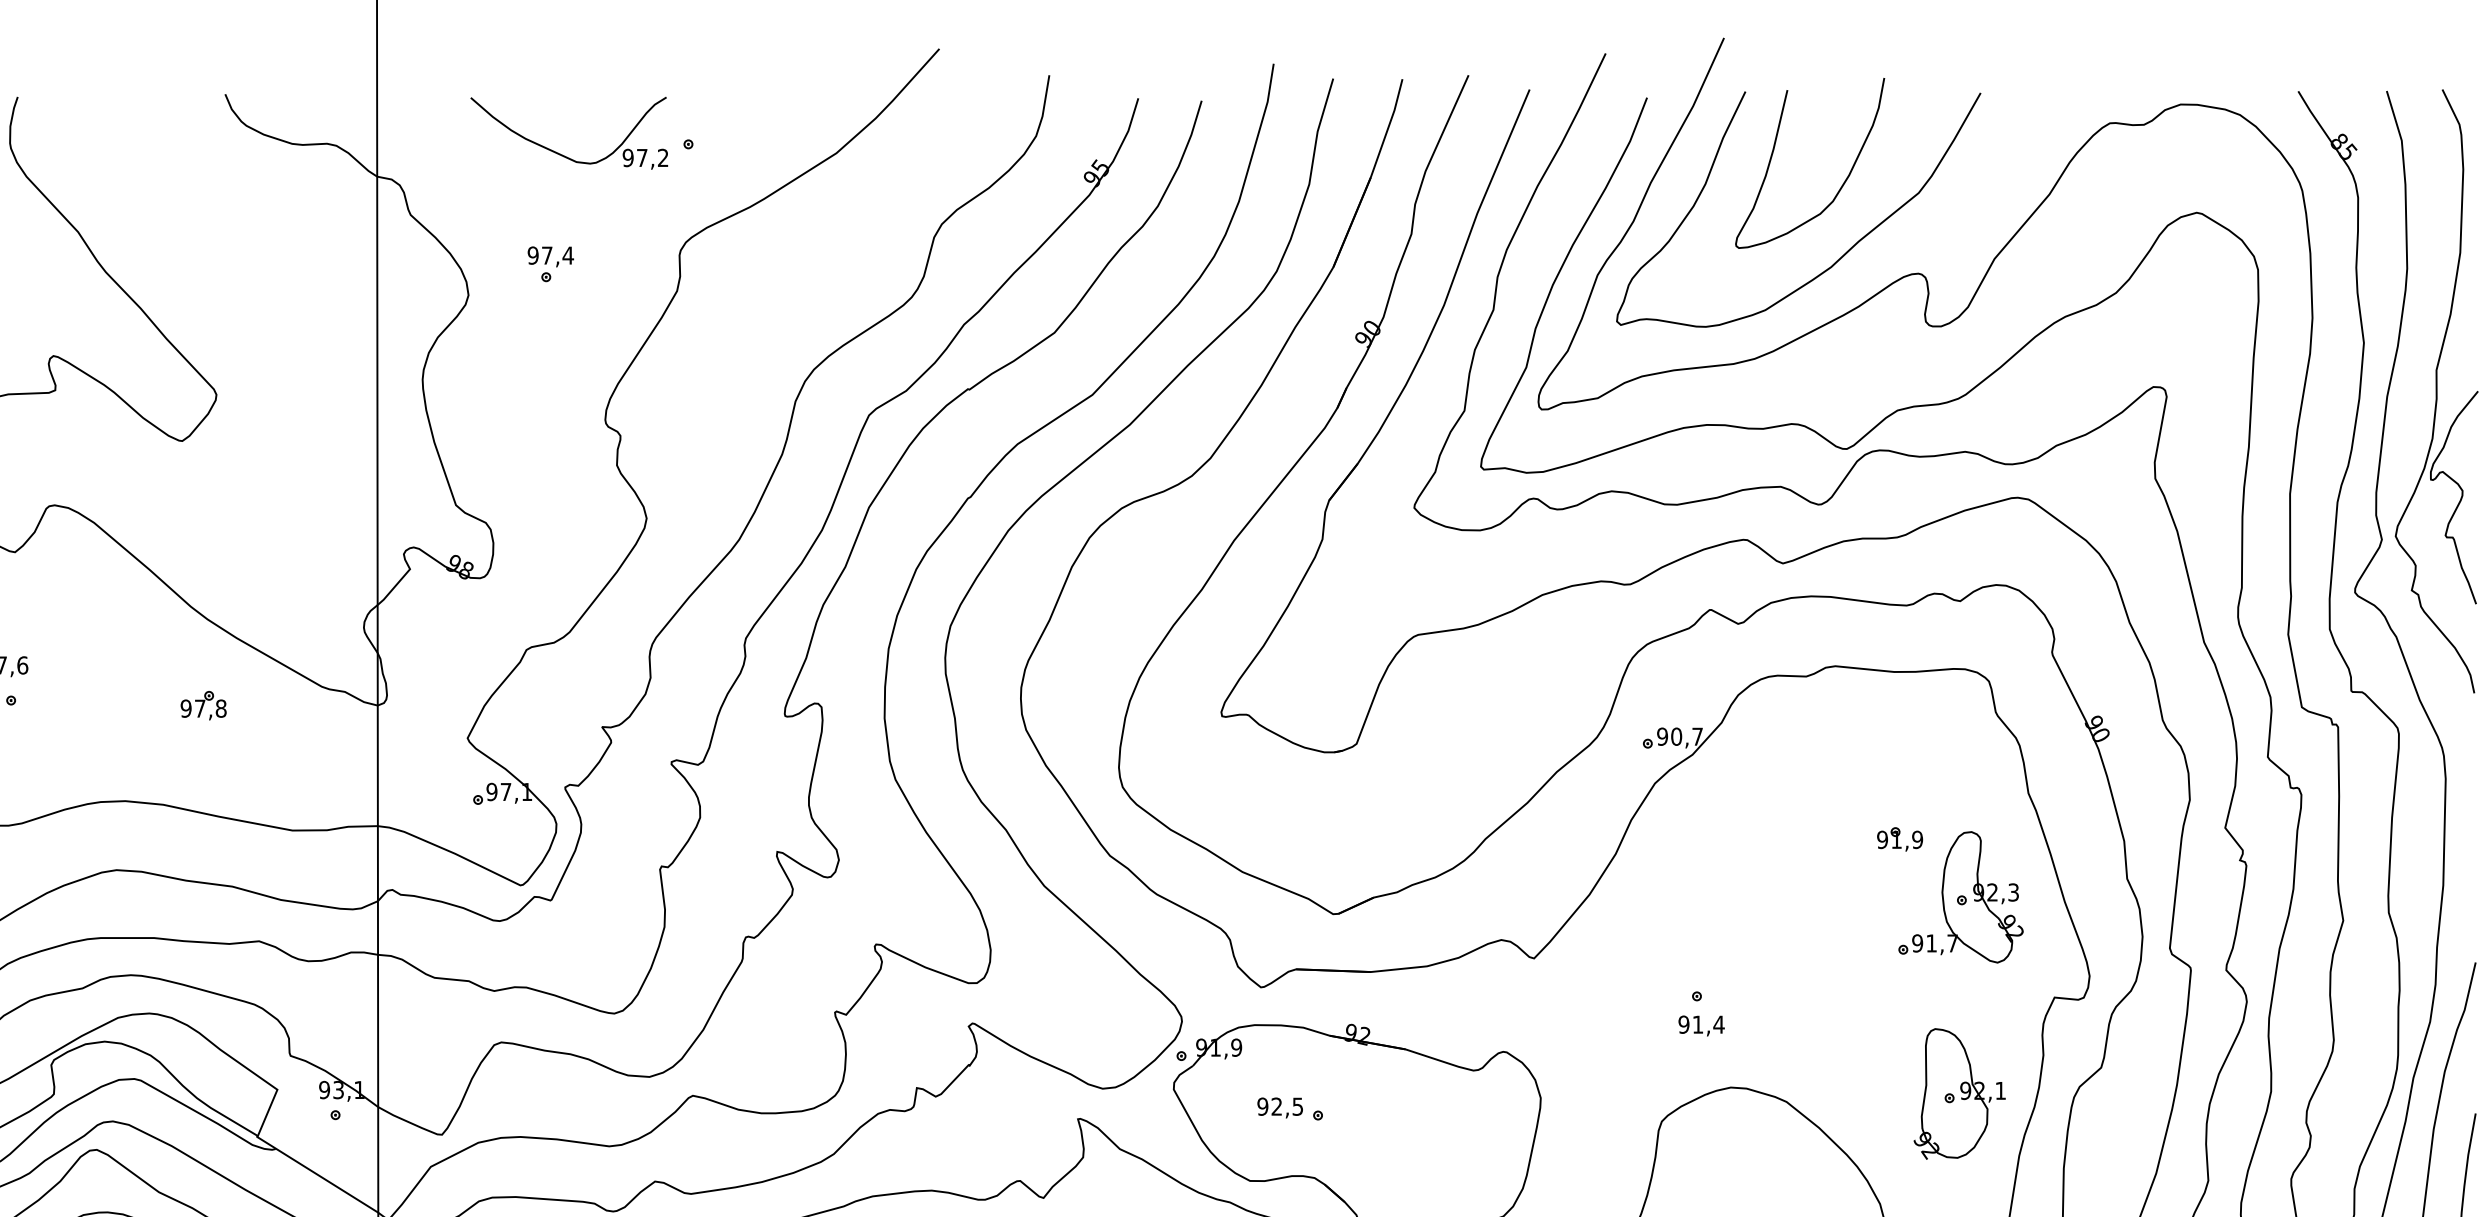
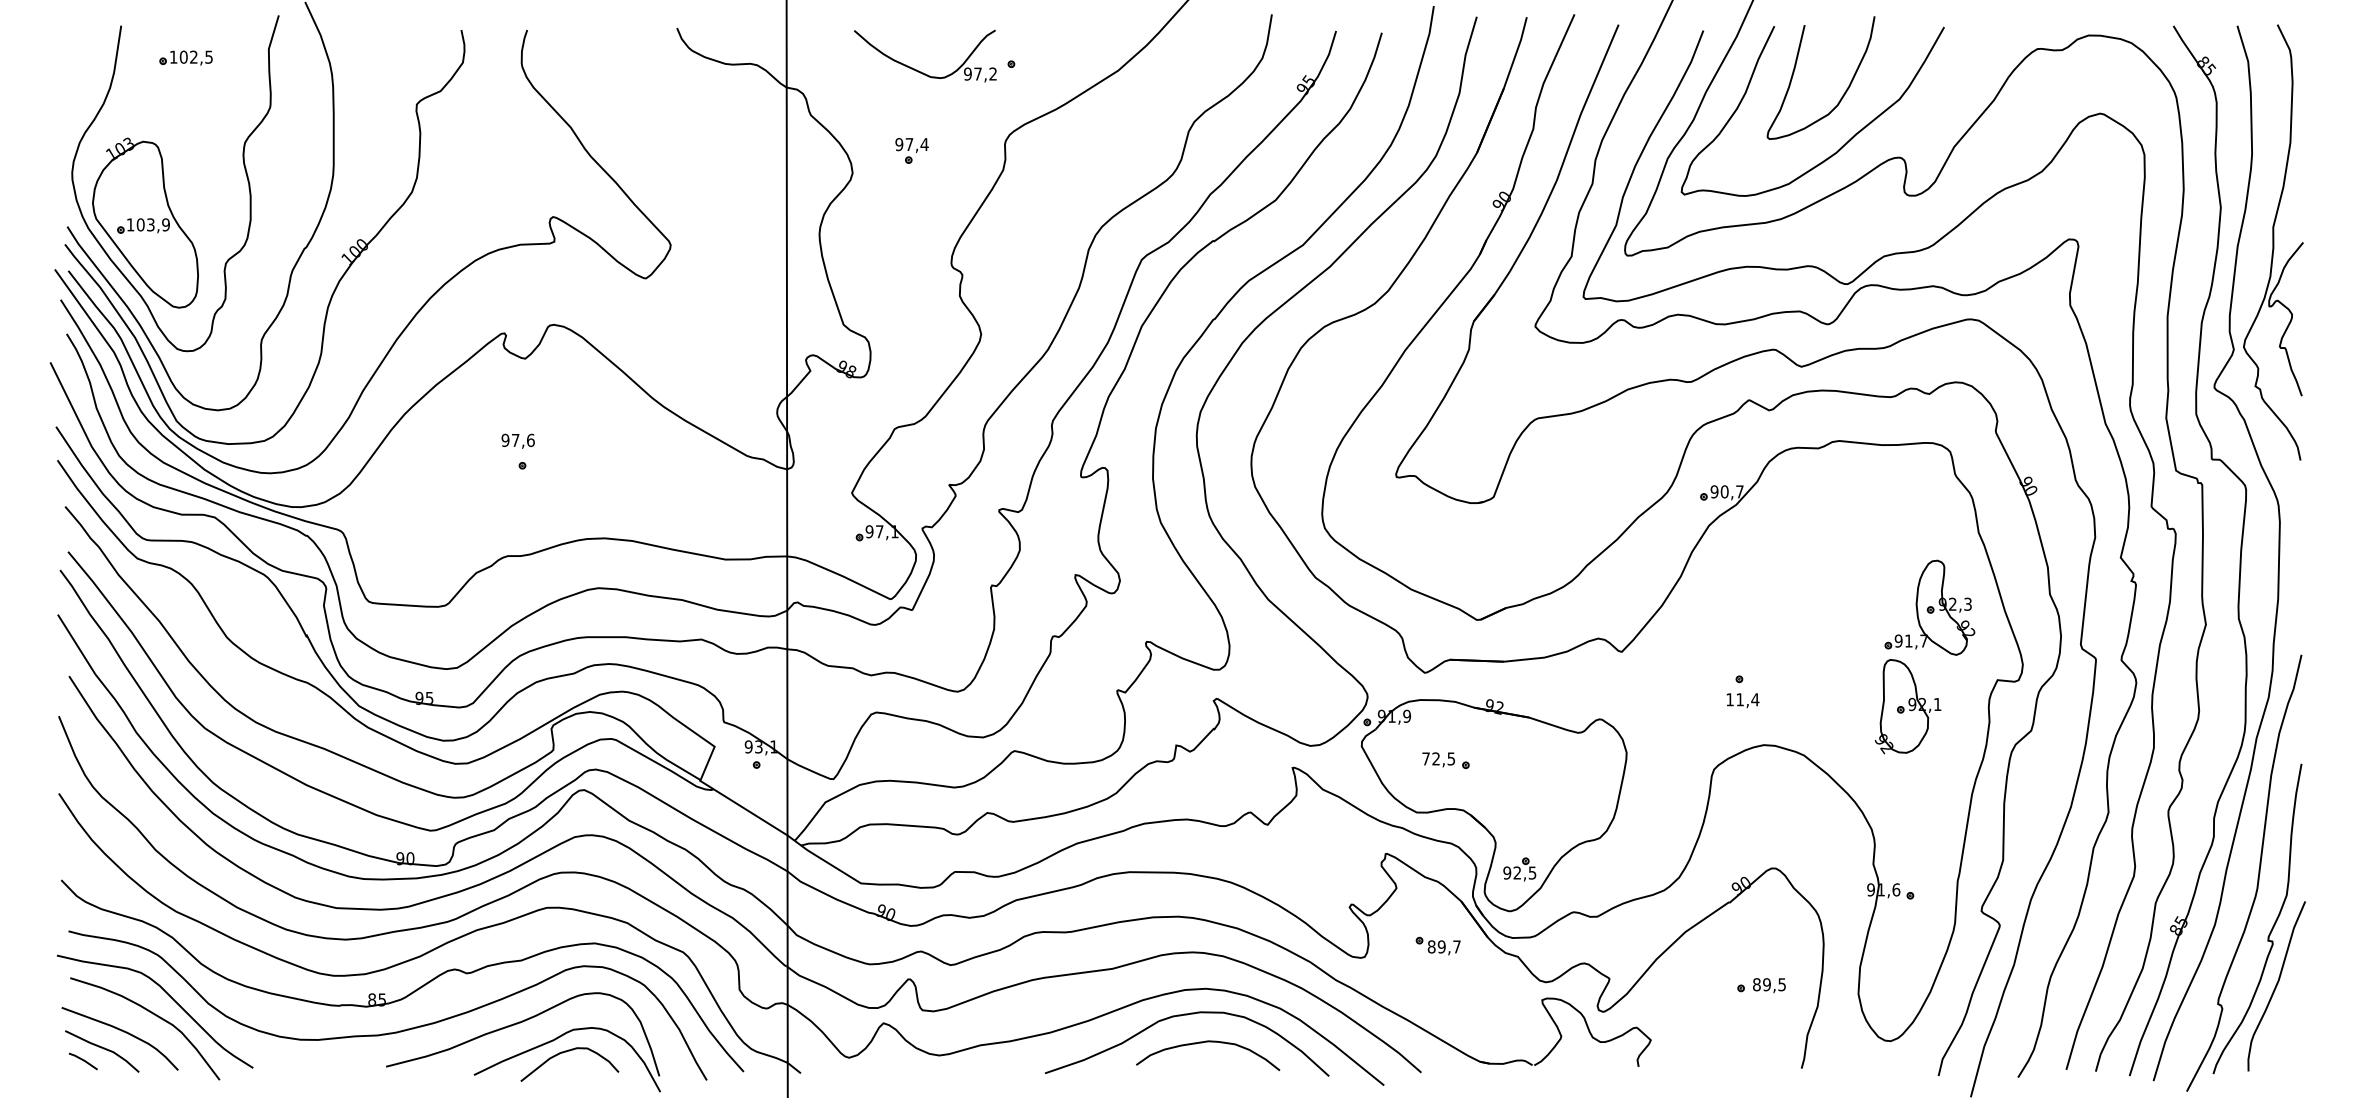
part: (203, 704) -> (661, 468), removed
part: (1899, 838) -> (1885, 565), removed
text: (1683, 1024) -> (1729, 699), 91,4 -> 11,4
part: (1958, 1093) -> (1907, 706), moved
text: (1262, 1106) -> (1425, 758), 92,5 -> 72,5

